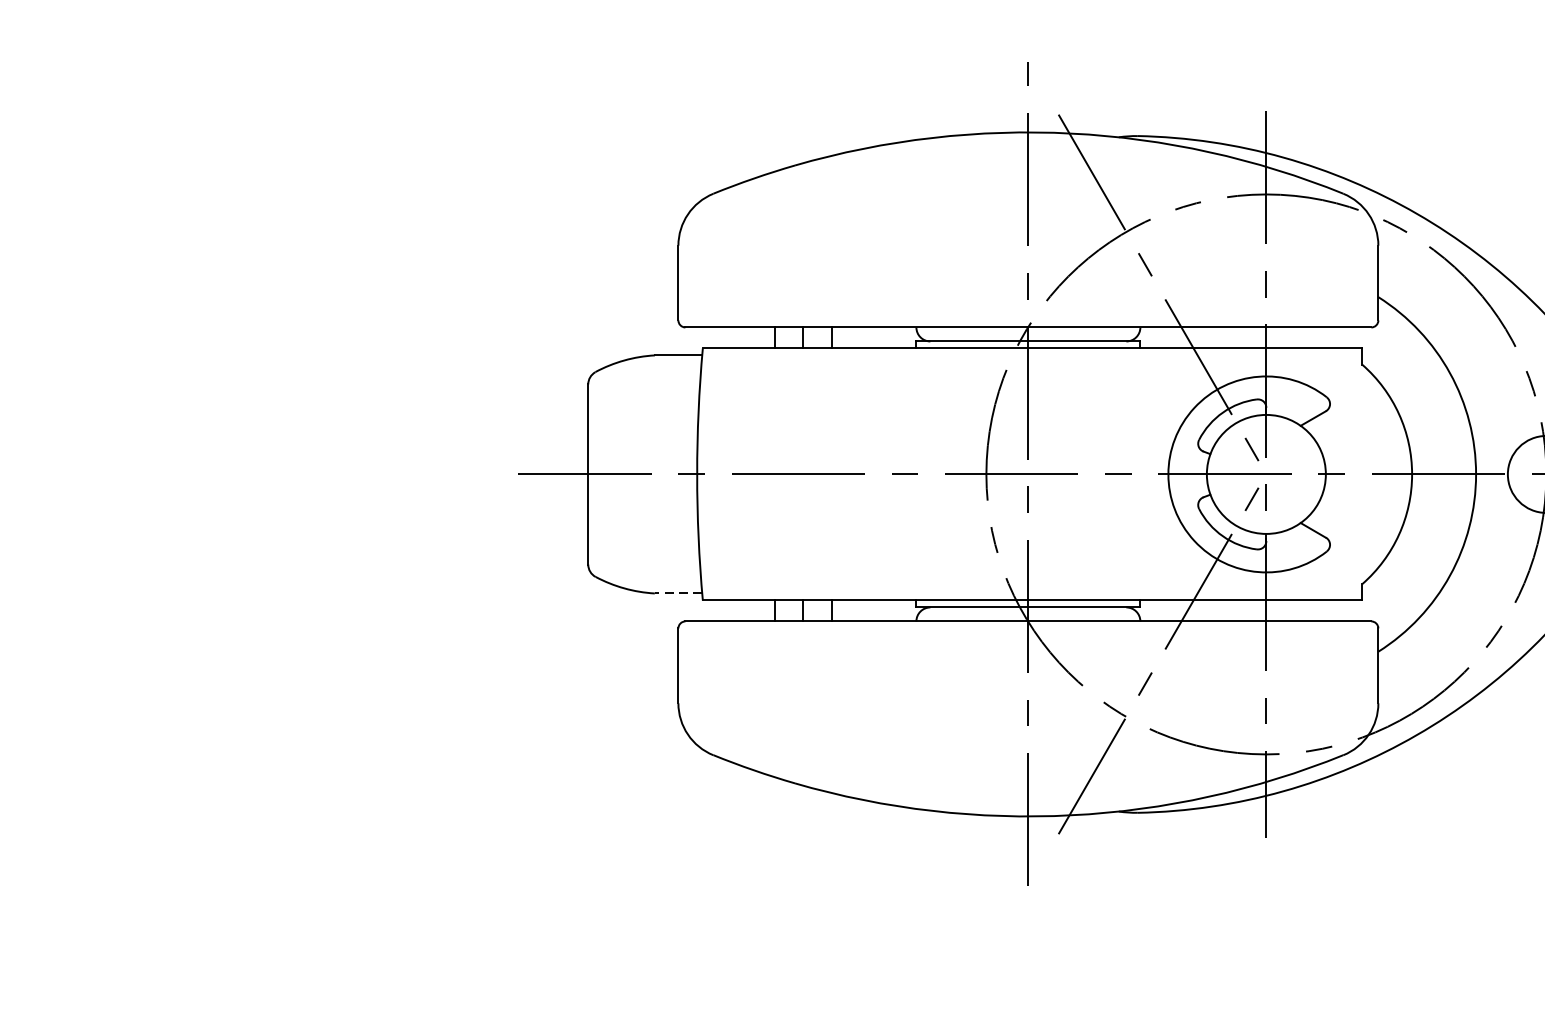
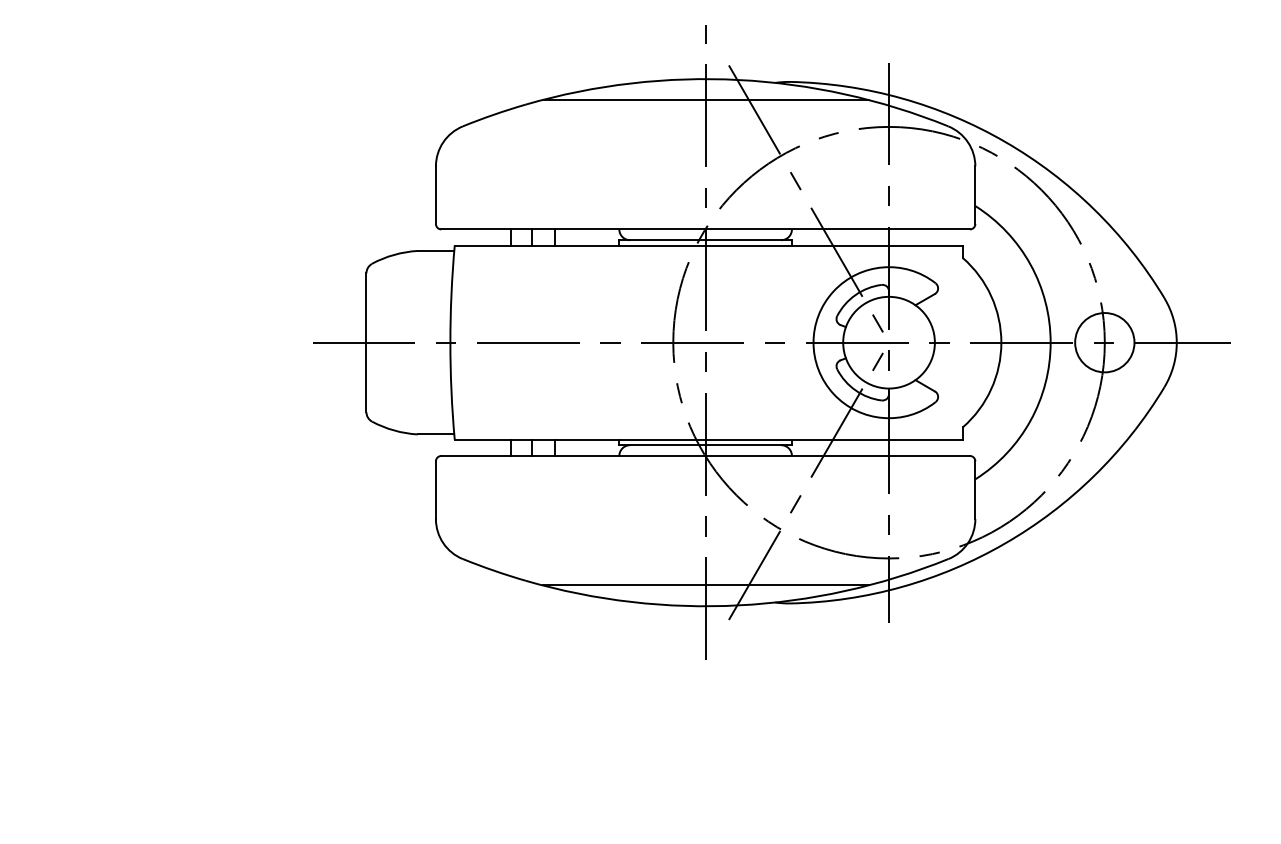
line: (1028, 158) -> (705, 99), added
line: (677, 593) -> (435, 434), dashed -> solid
line: (1028, 789) -> (705, 585), added

